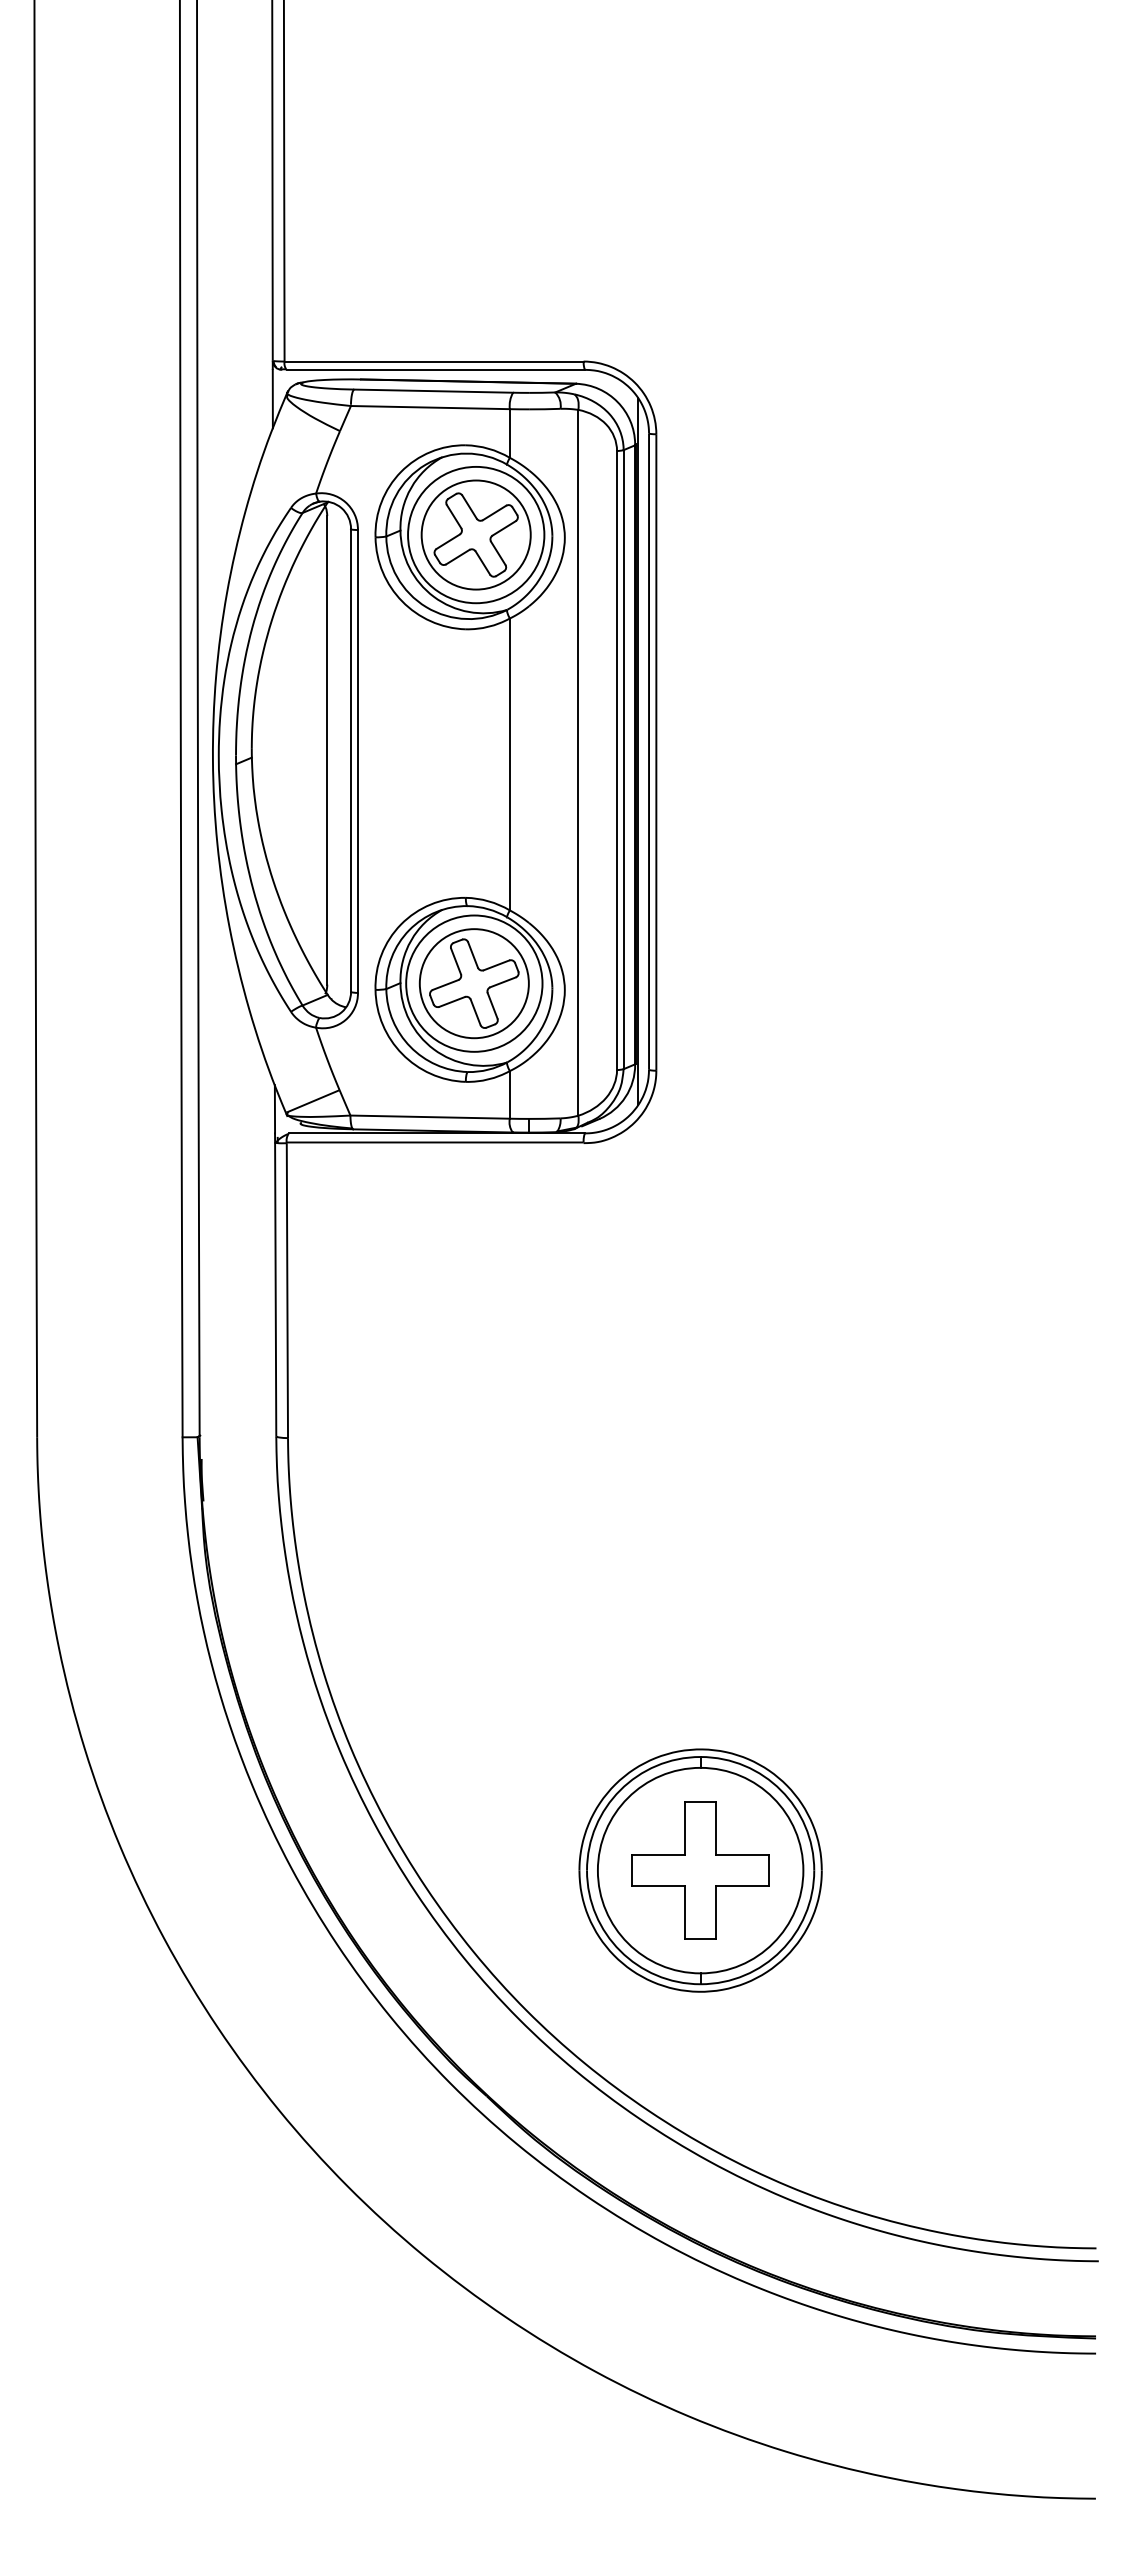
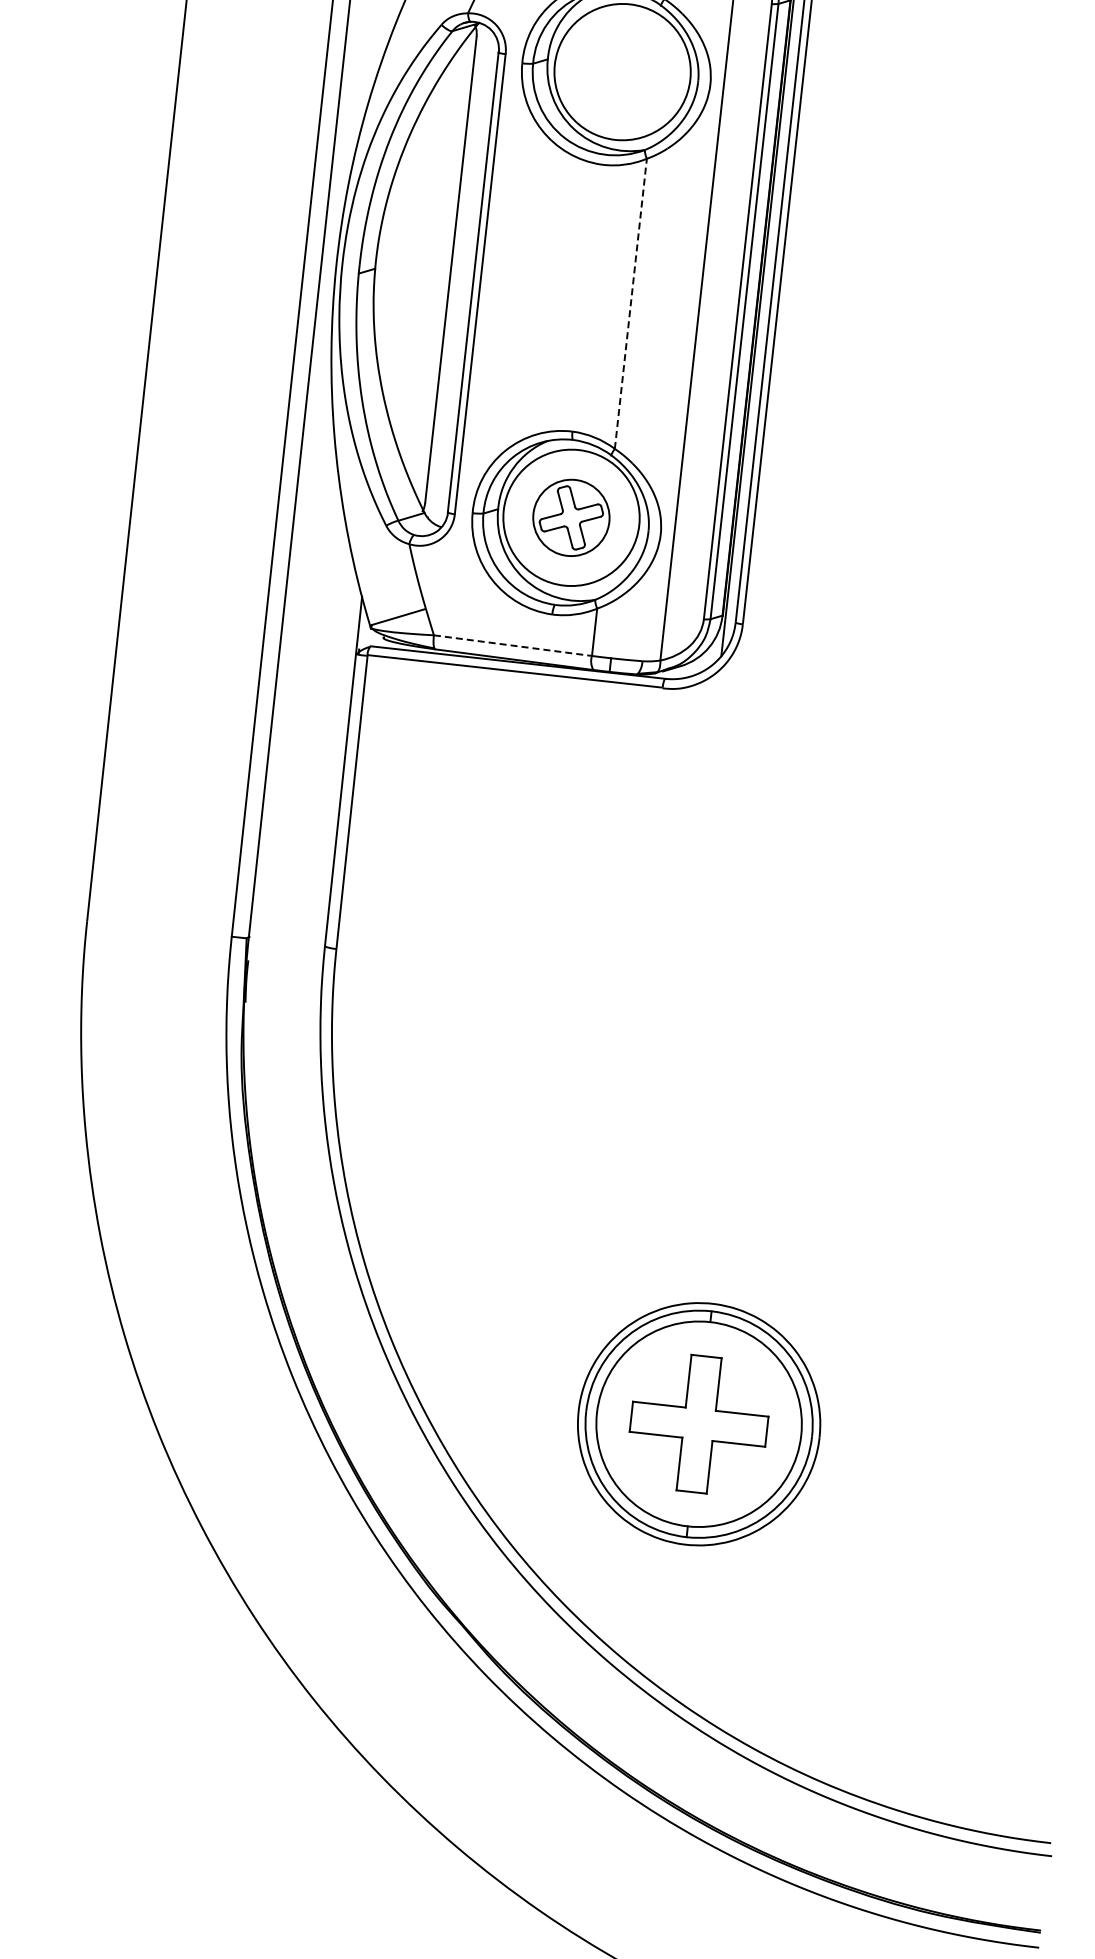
part: (475, 534) -> (621, 71), removed
line: (509, 764) -> (630, 303), solid -> dashed
part: (473, 983) -> (570, 517), size x0.7
line: (430, 1117) -> (513, 646), solid -> dashed

